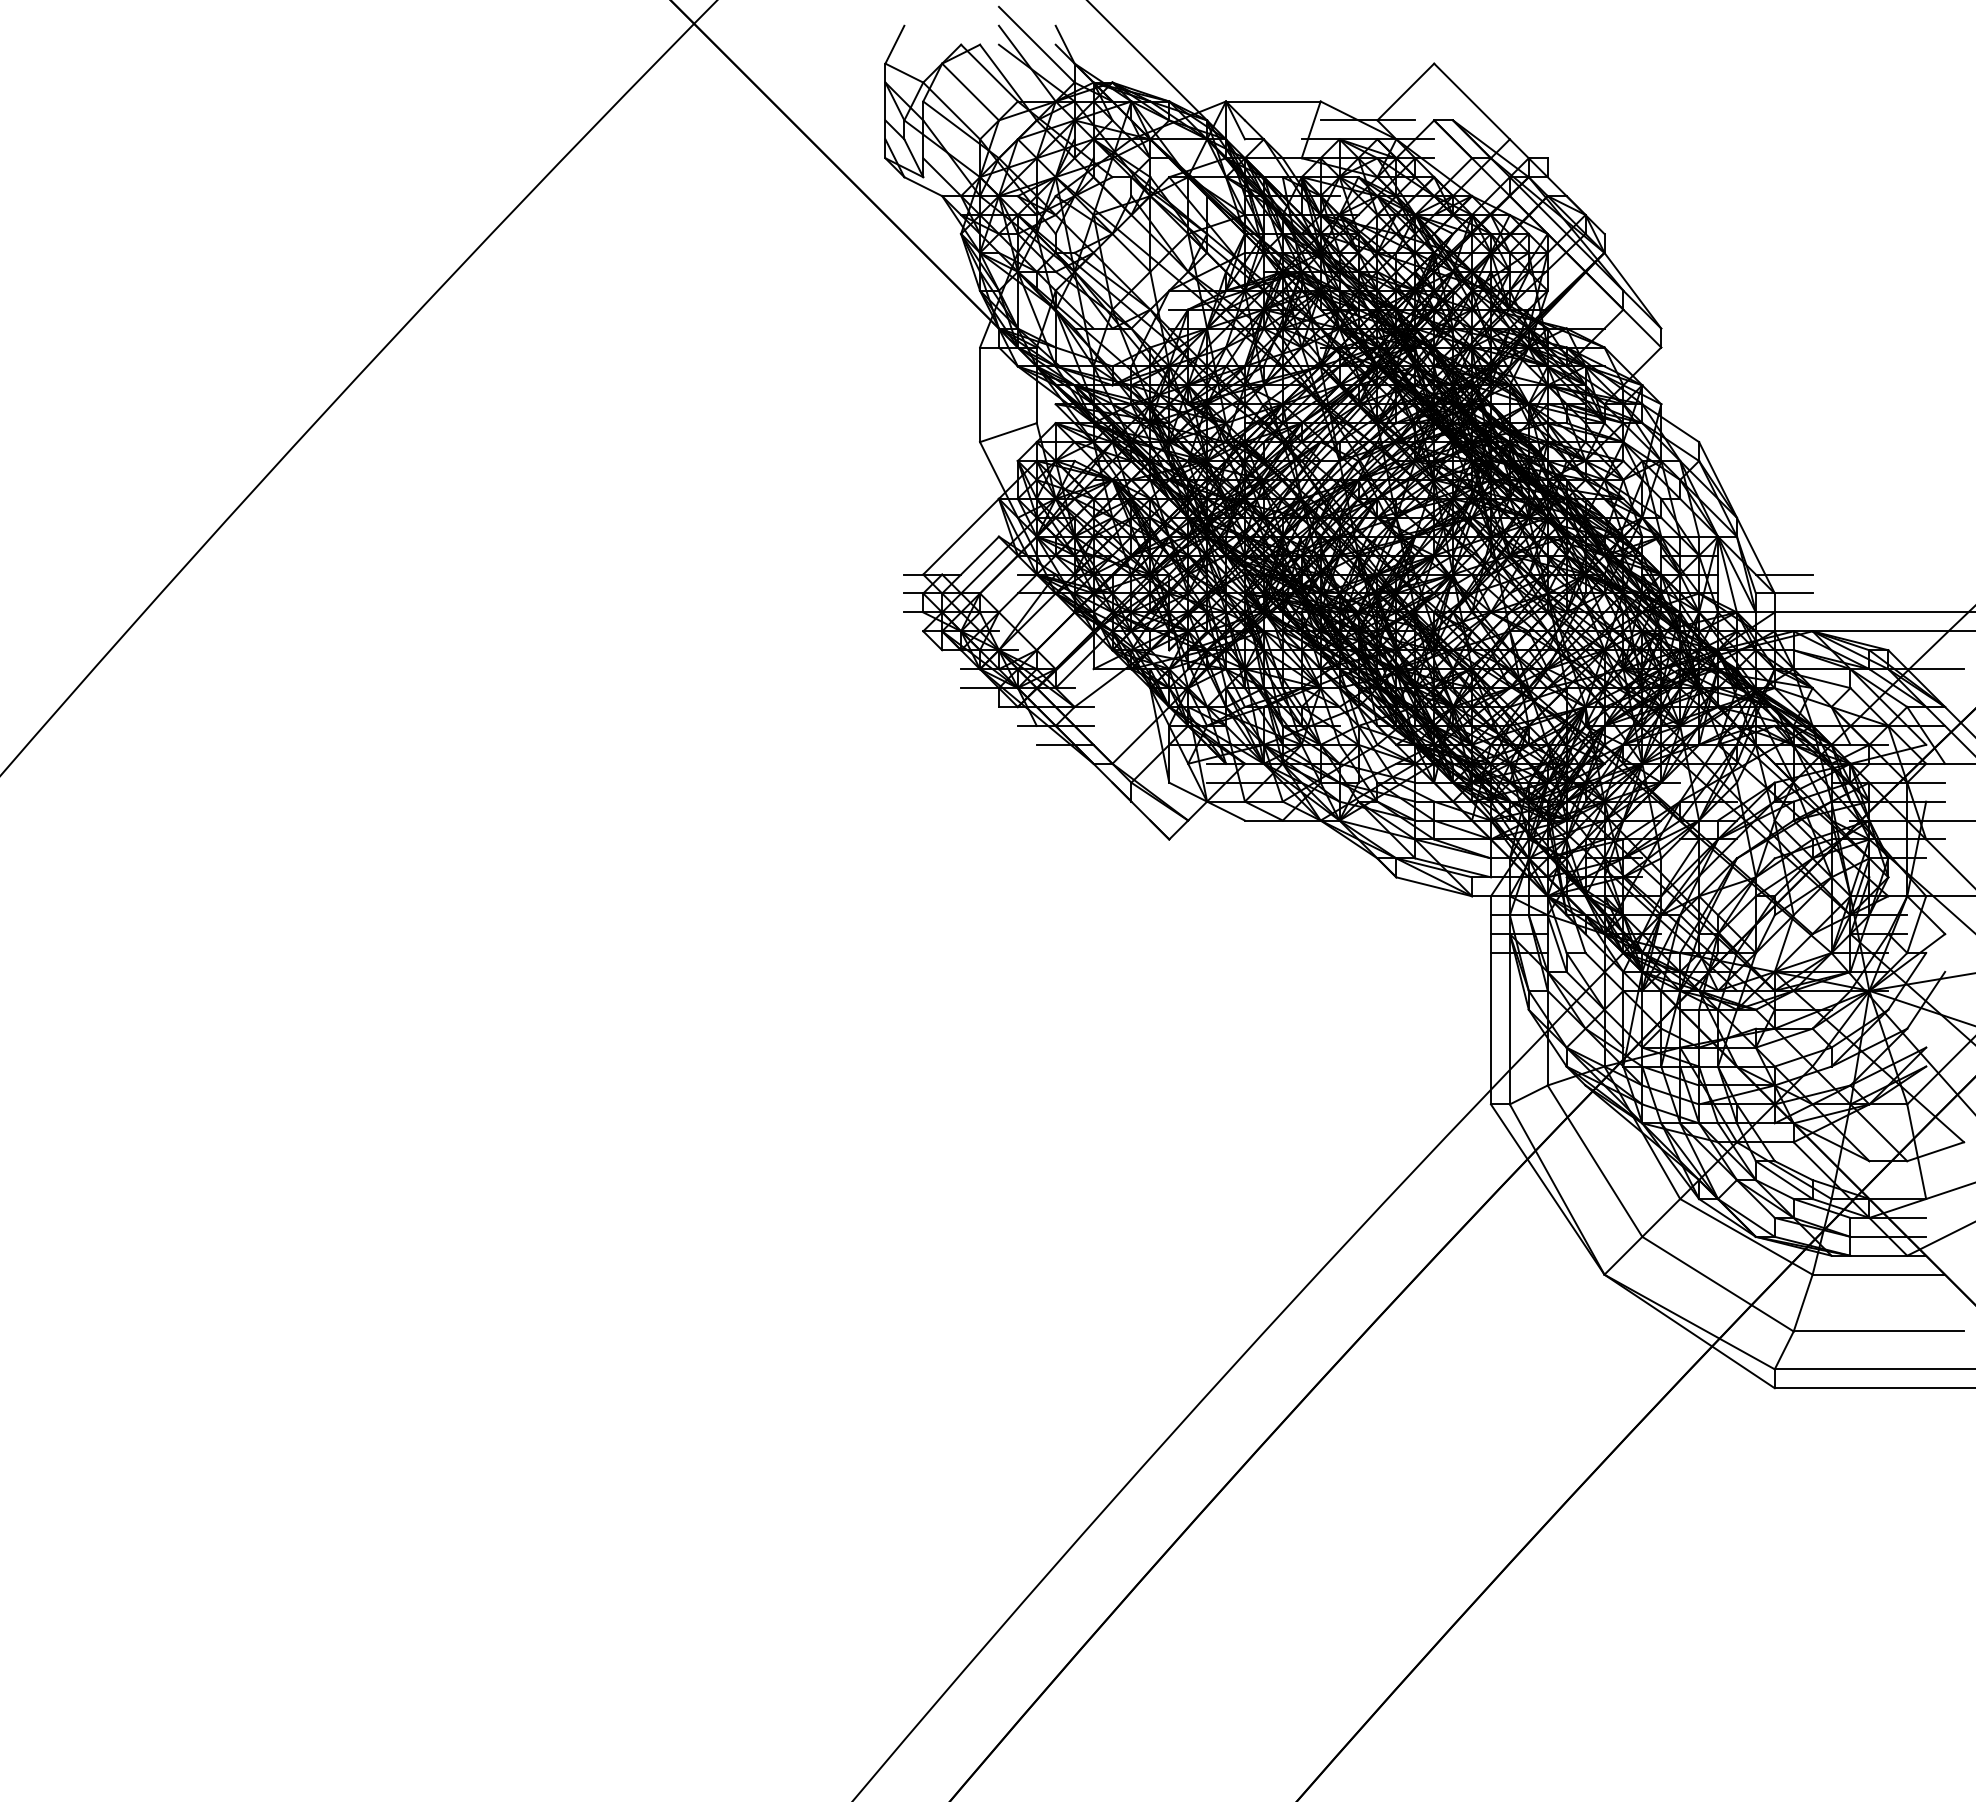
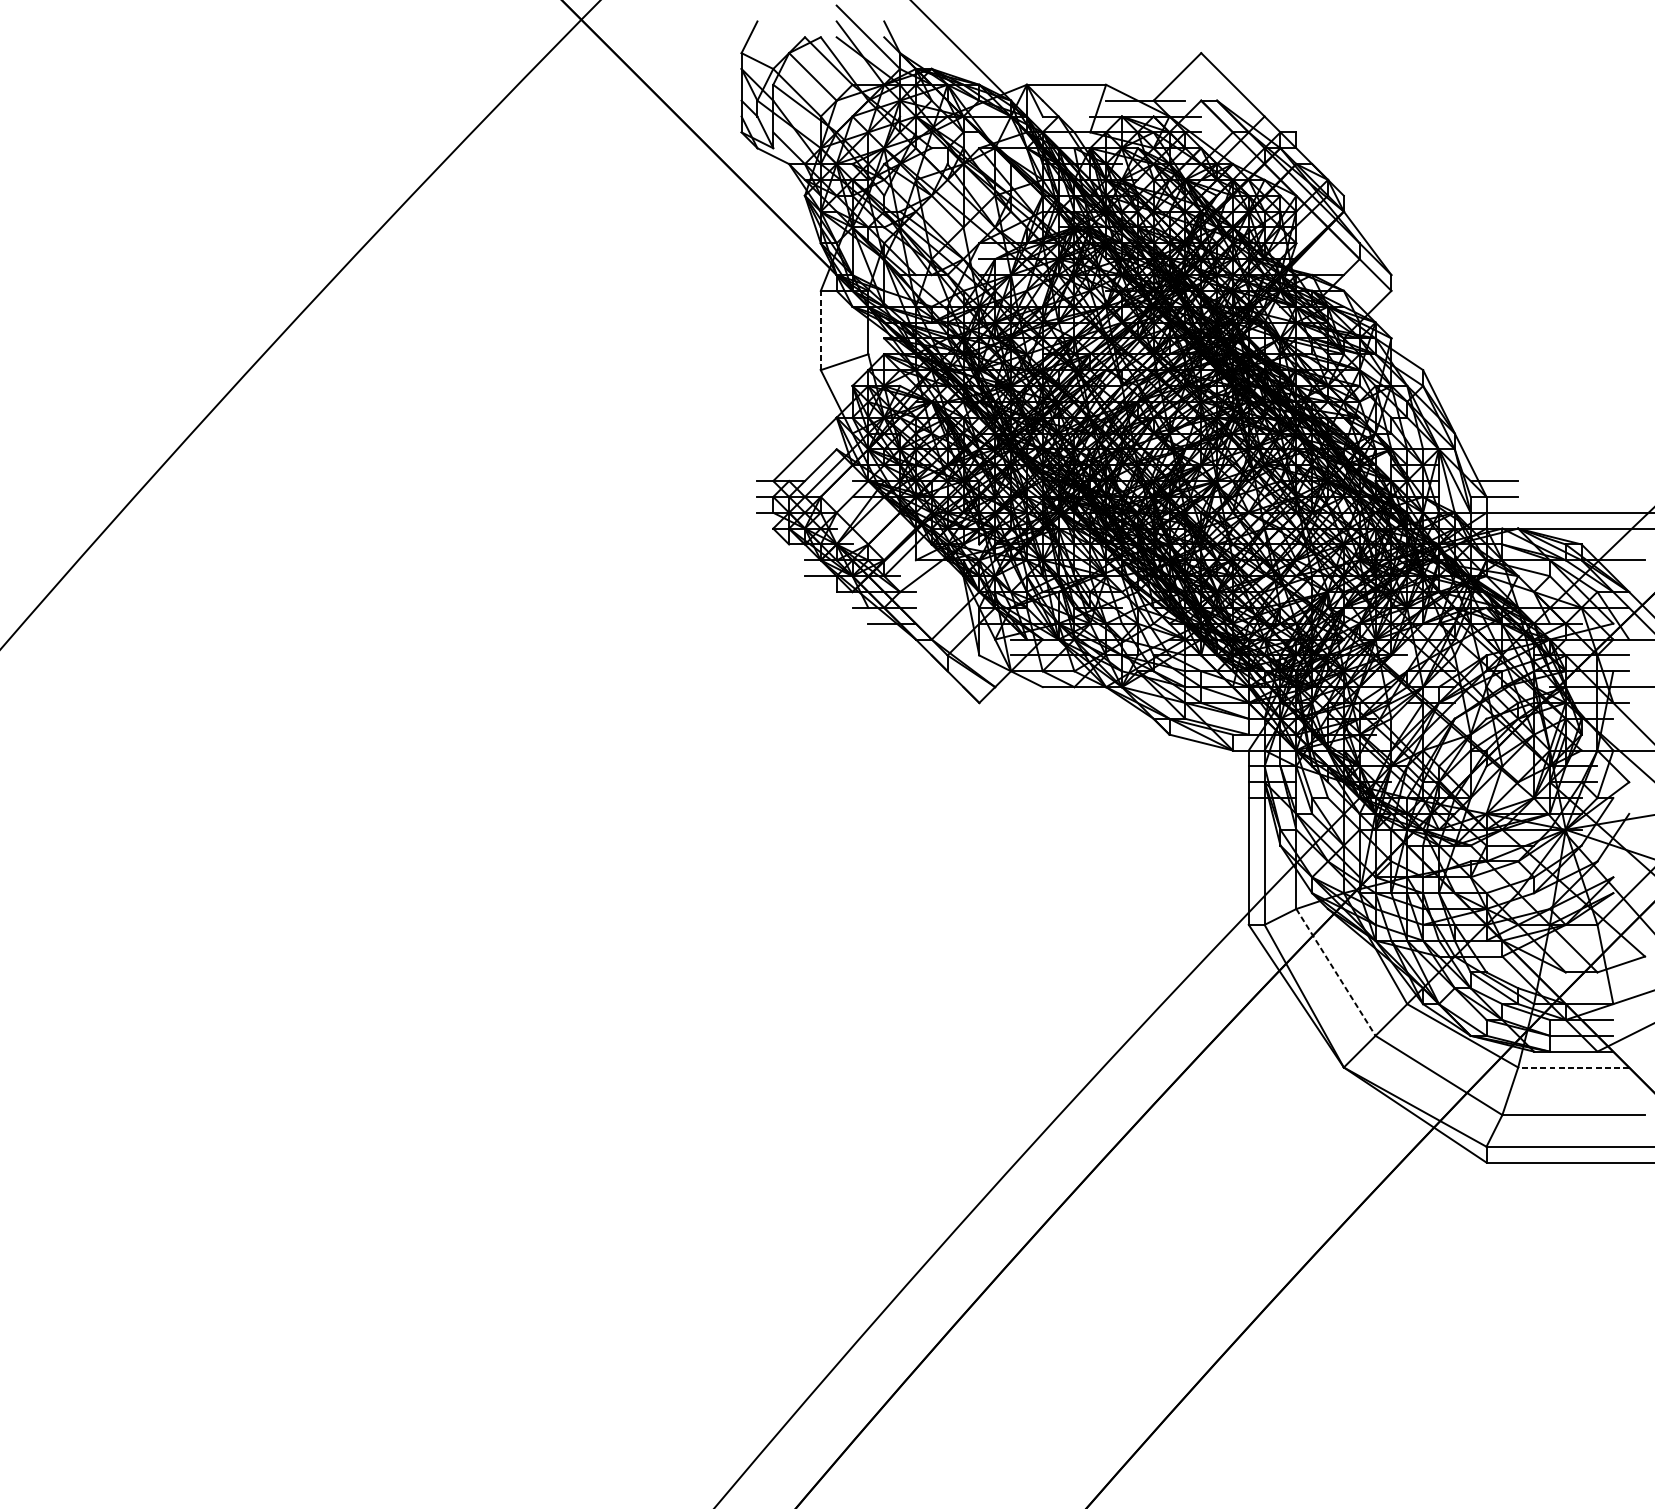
line: (980, 394) -> (821, 330), solid -> dashed
line: (1595, 1161) -> (1336, 972), solid -> dashed
line: (1878, 1274) -> (1573, 1067), solid -> dashed

